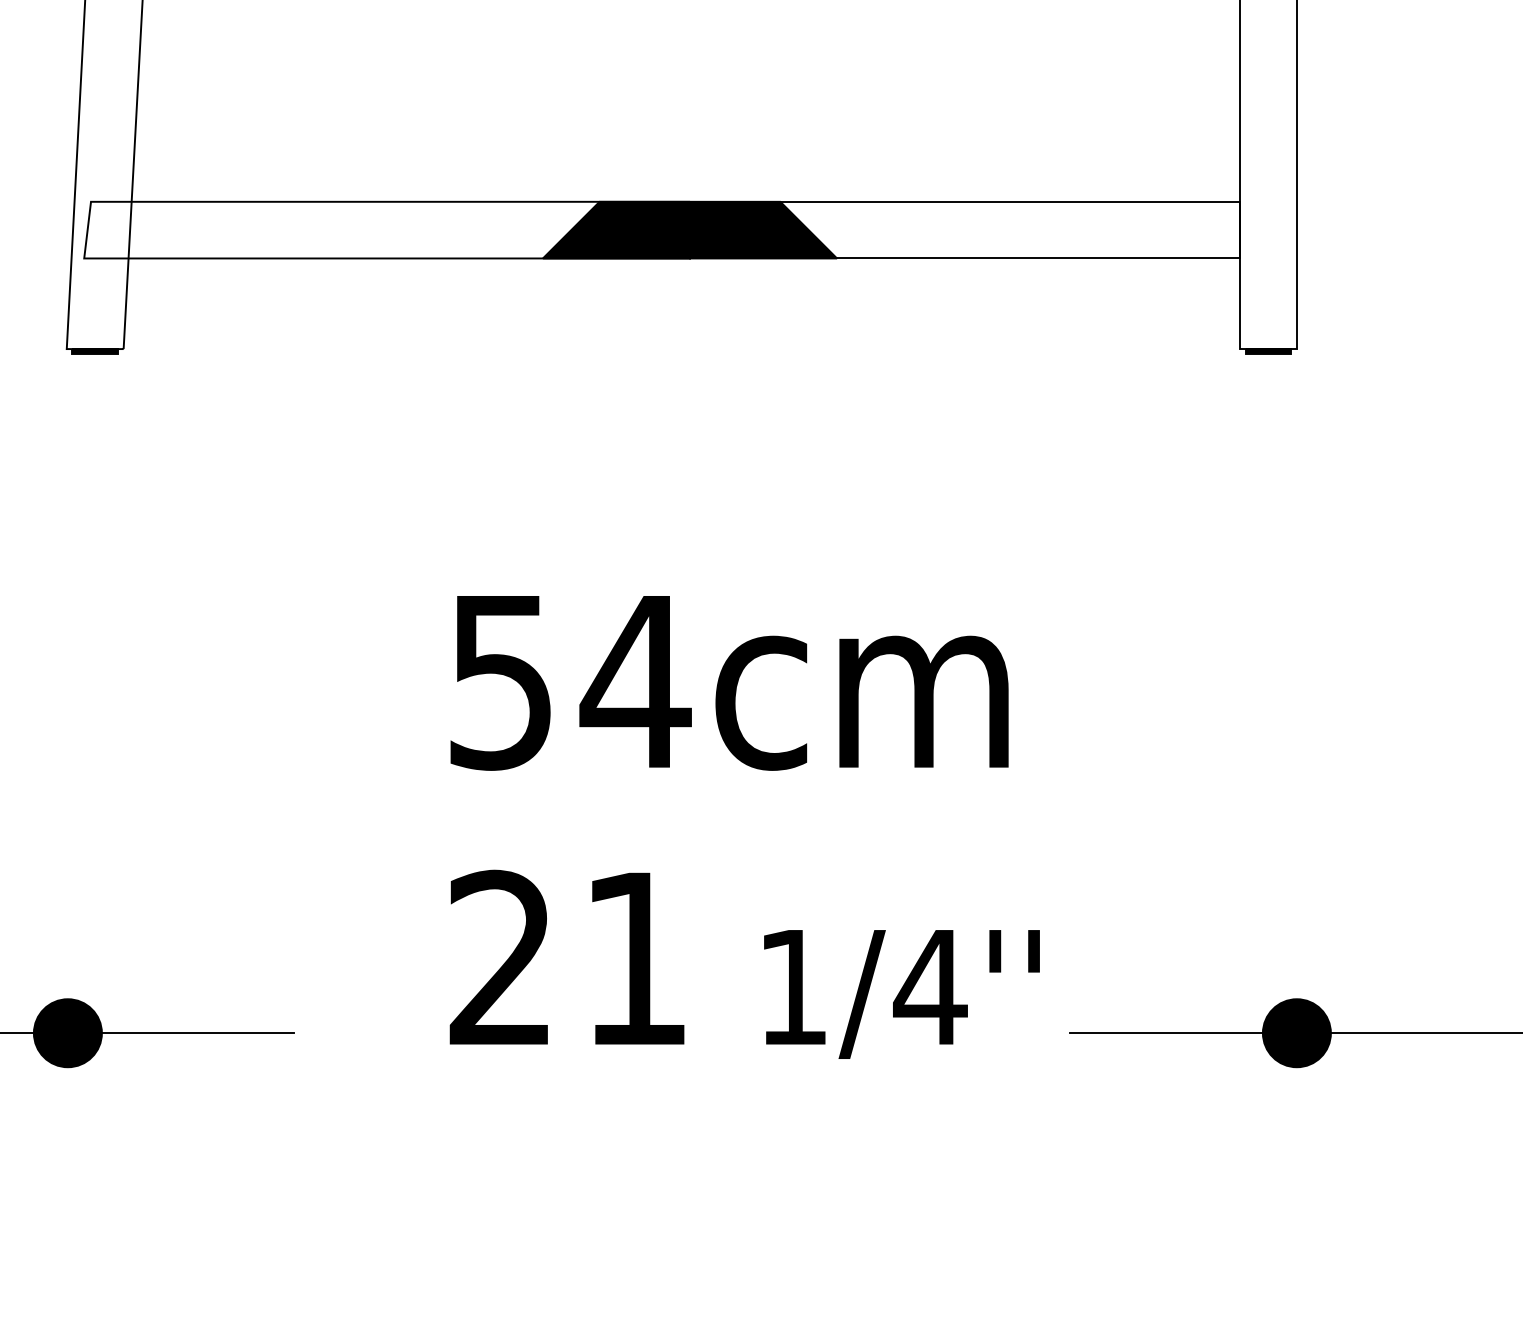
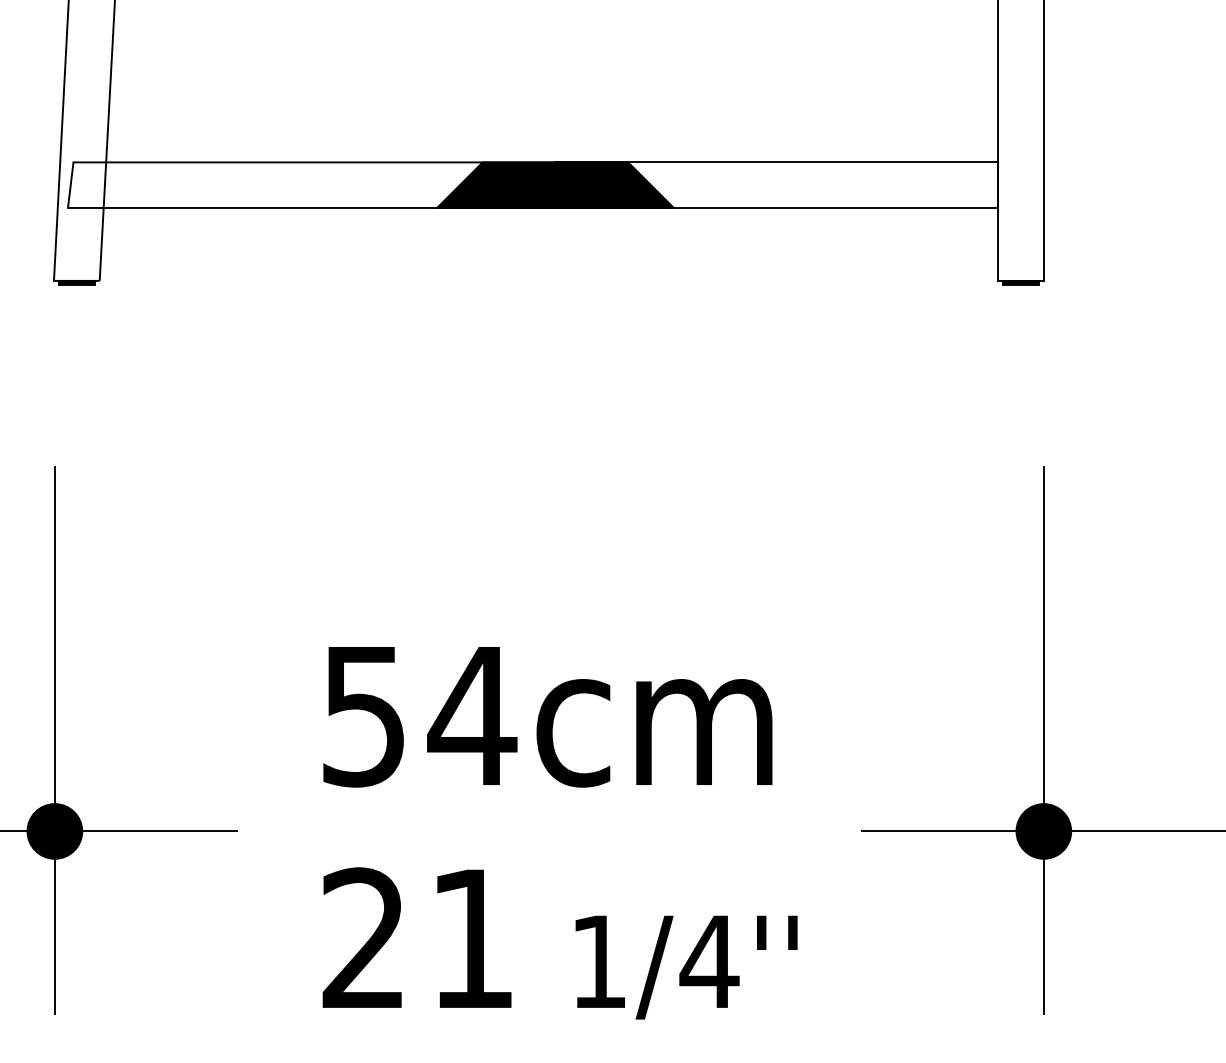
text: (744, 827) -> (559, 833), moved
line: (67, 919) -> (54, 739), added
line: (1296, 919) -> (1043, 739), added

